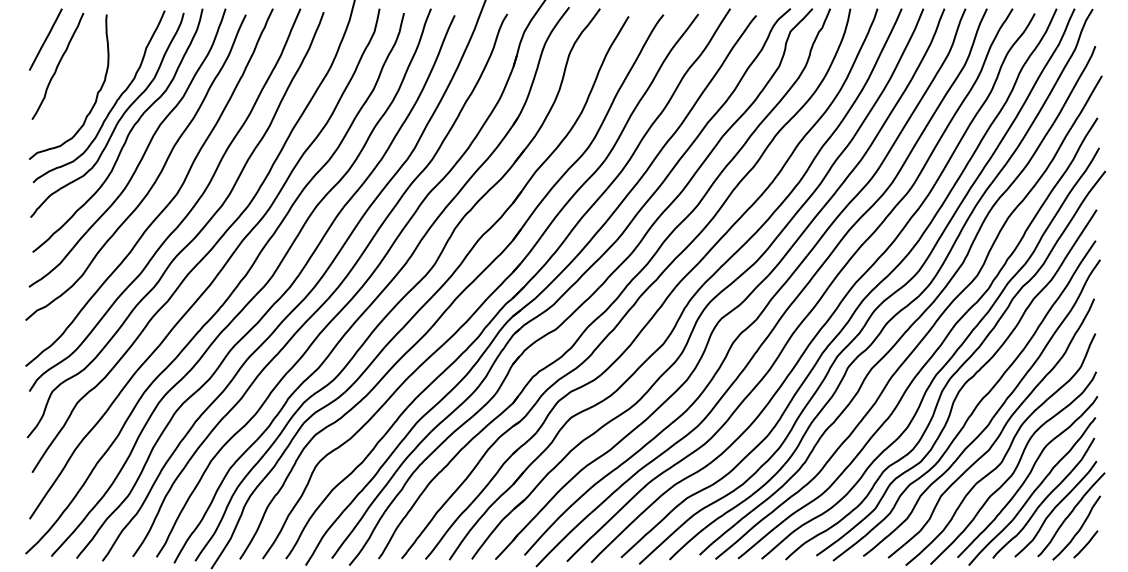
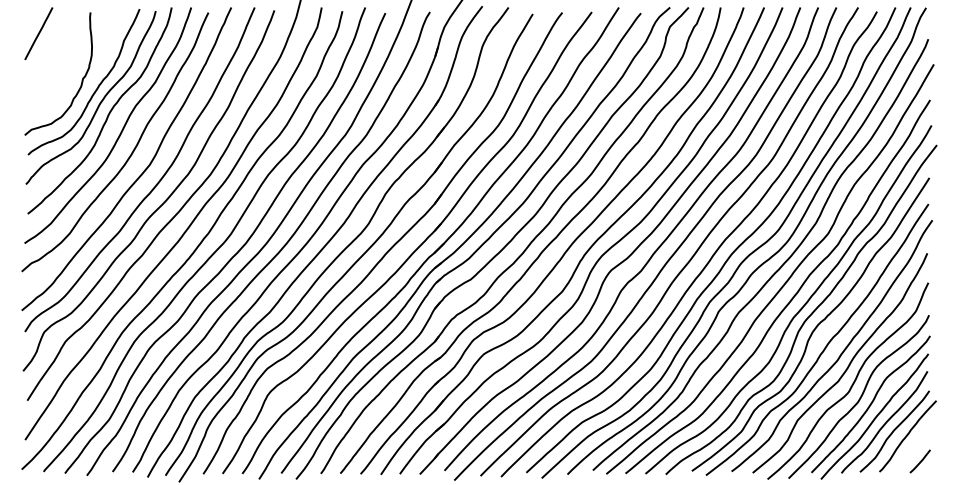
curve: (57, 66) -> (48, 56), removed
curve: (1079, 529) -> (914, 448), removed

